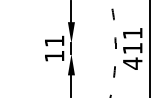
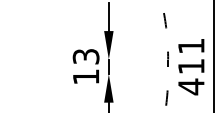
text: (54, 40) -> (86, 55), 11 -> 13

